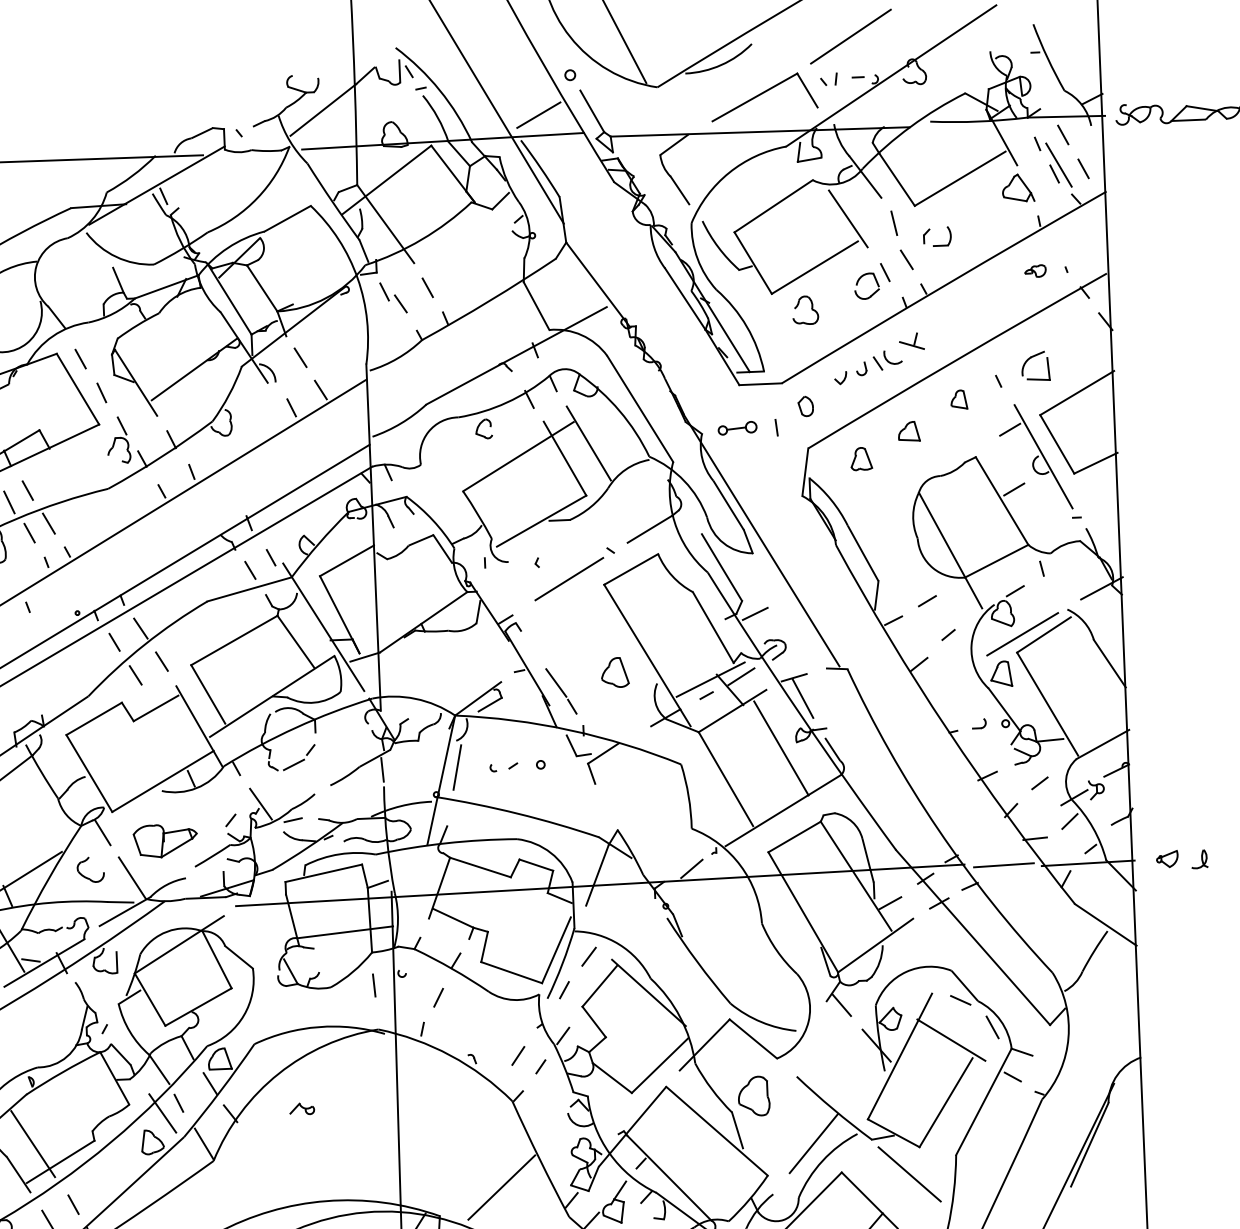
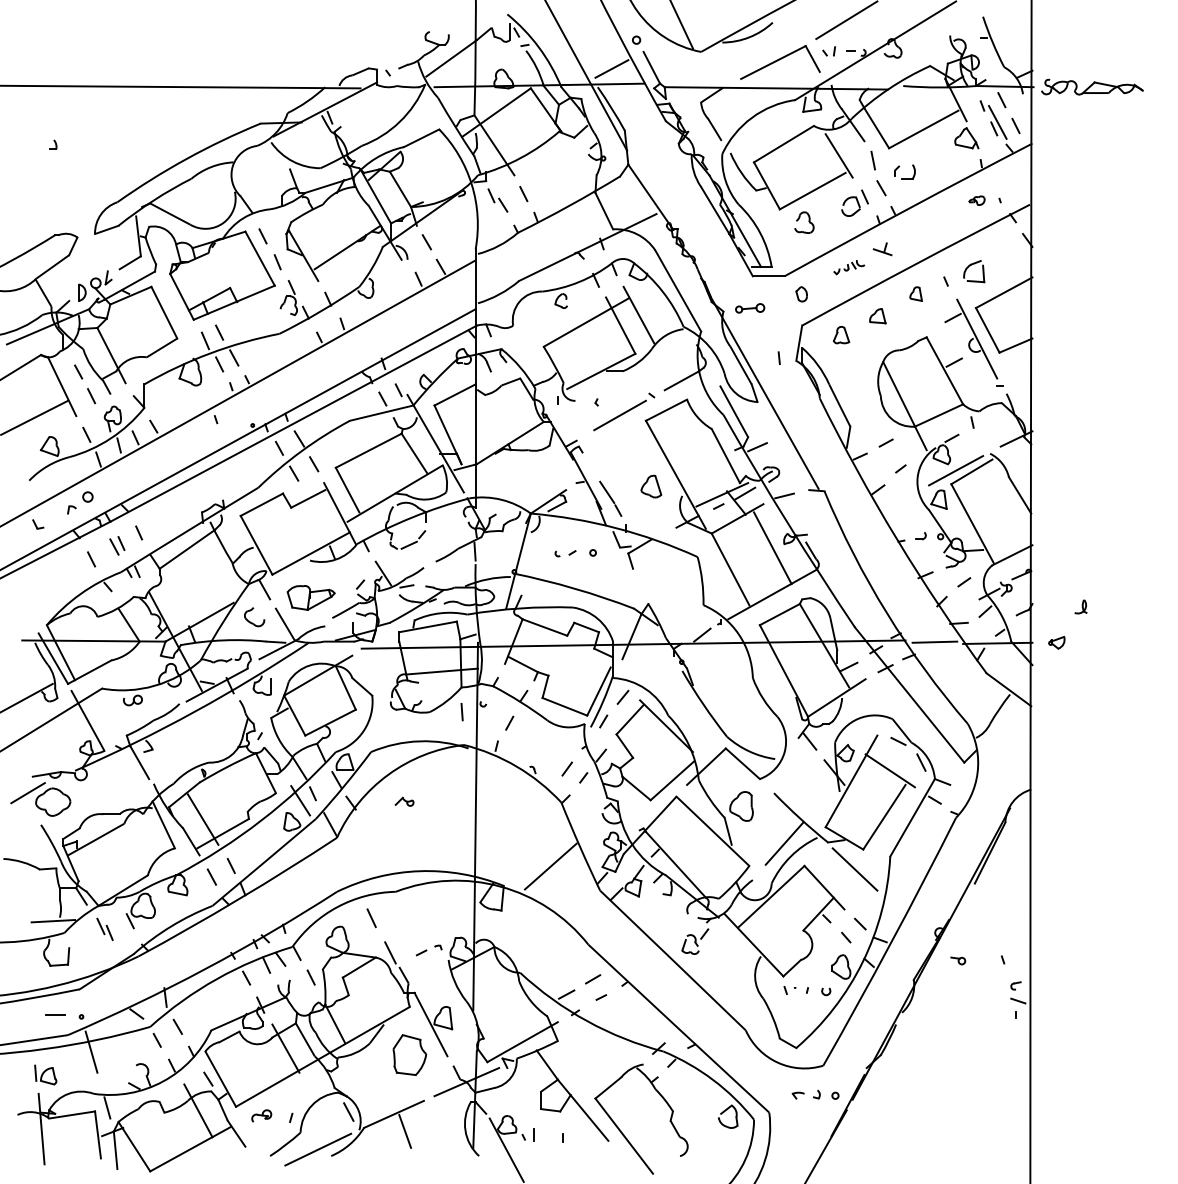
part: (868, 367) -> (849, 267), size x0.6
line: (775, 426) -> (778, 357), moved
line: (803, 698) -> (790, 511), removed
line: (456, 766) -> (530, 551), removed
part: (1199, 858) -> (1080, 606), moved

